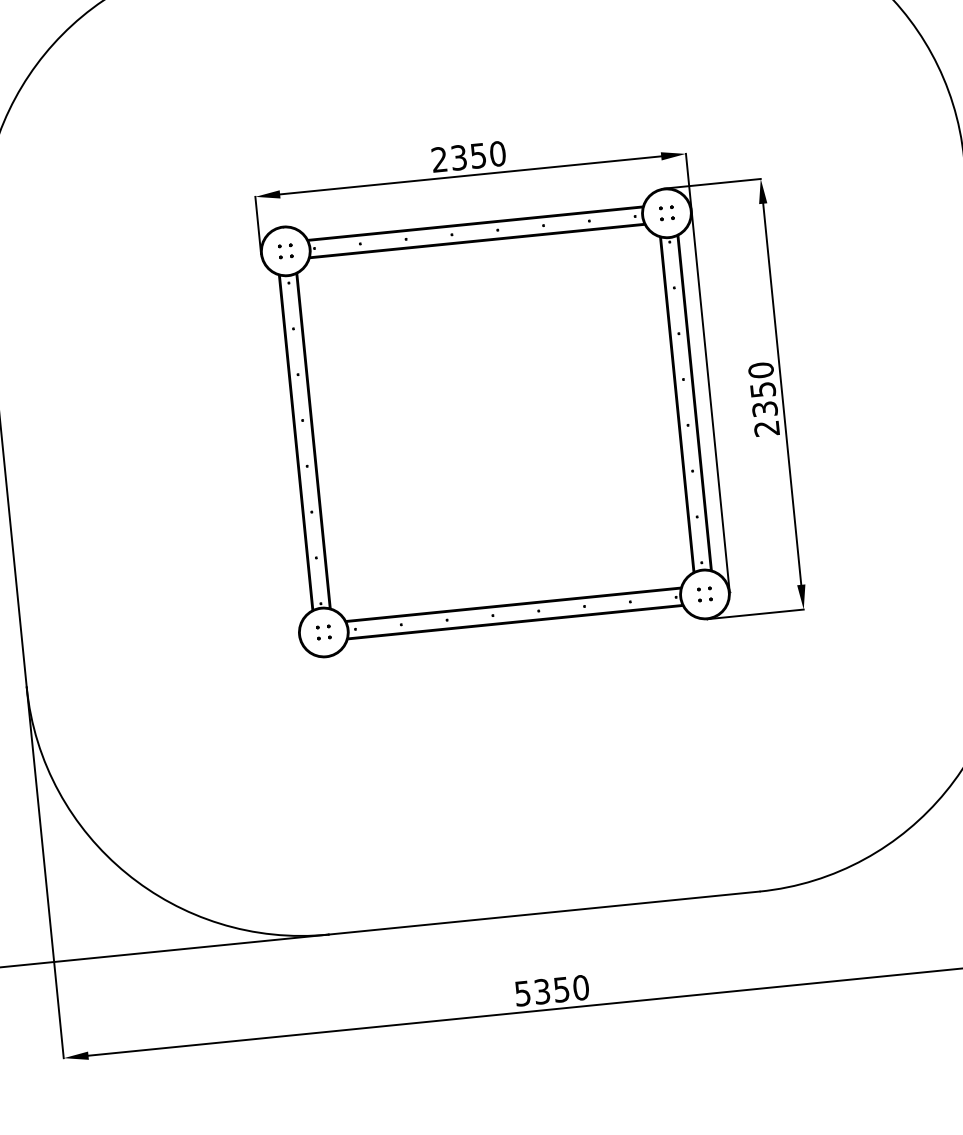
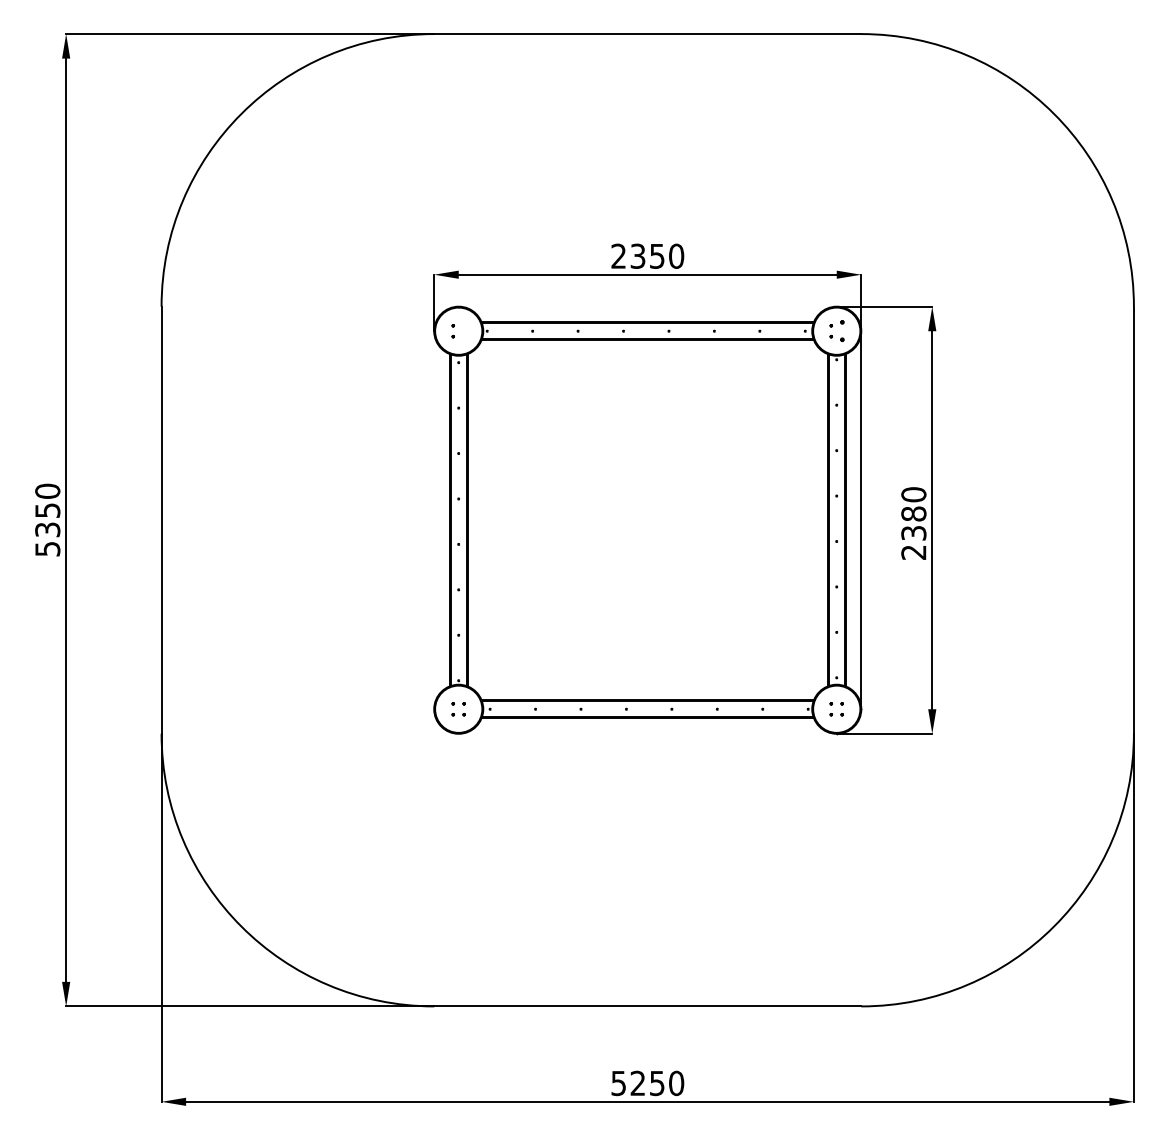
part: (671, 213) -> (841, 331), size x1.6
part: (290, 251) -> (463, 331), removed
text: (762, 389) -> (913, 513), 2350 -> 2380
text: (541, 991) -> (637, 1083), 5350 -> 5250

